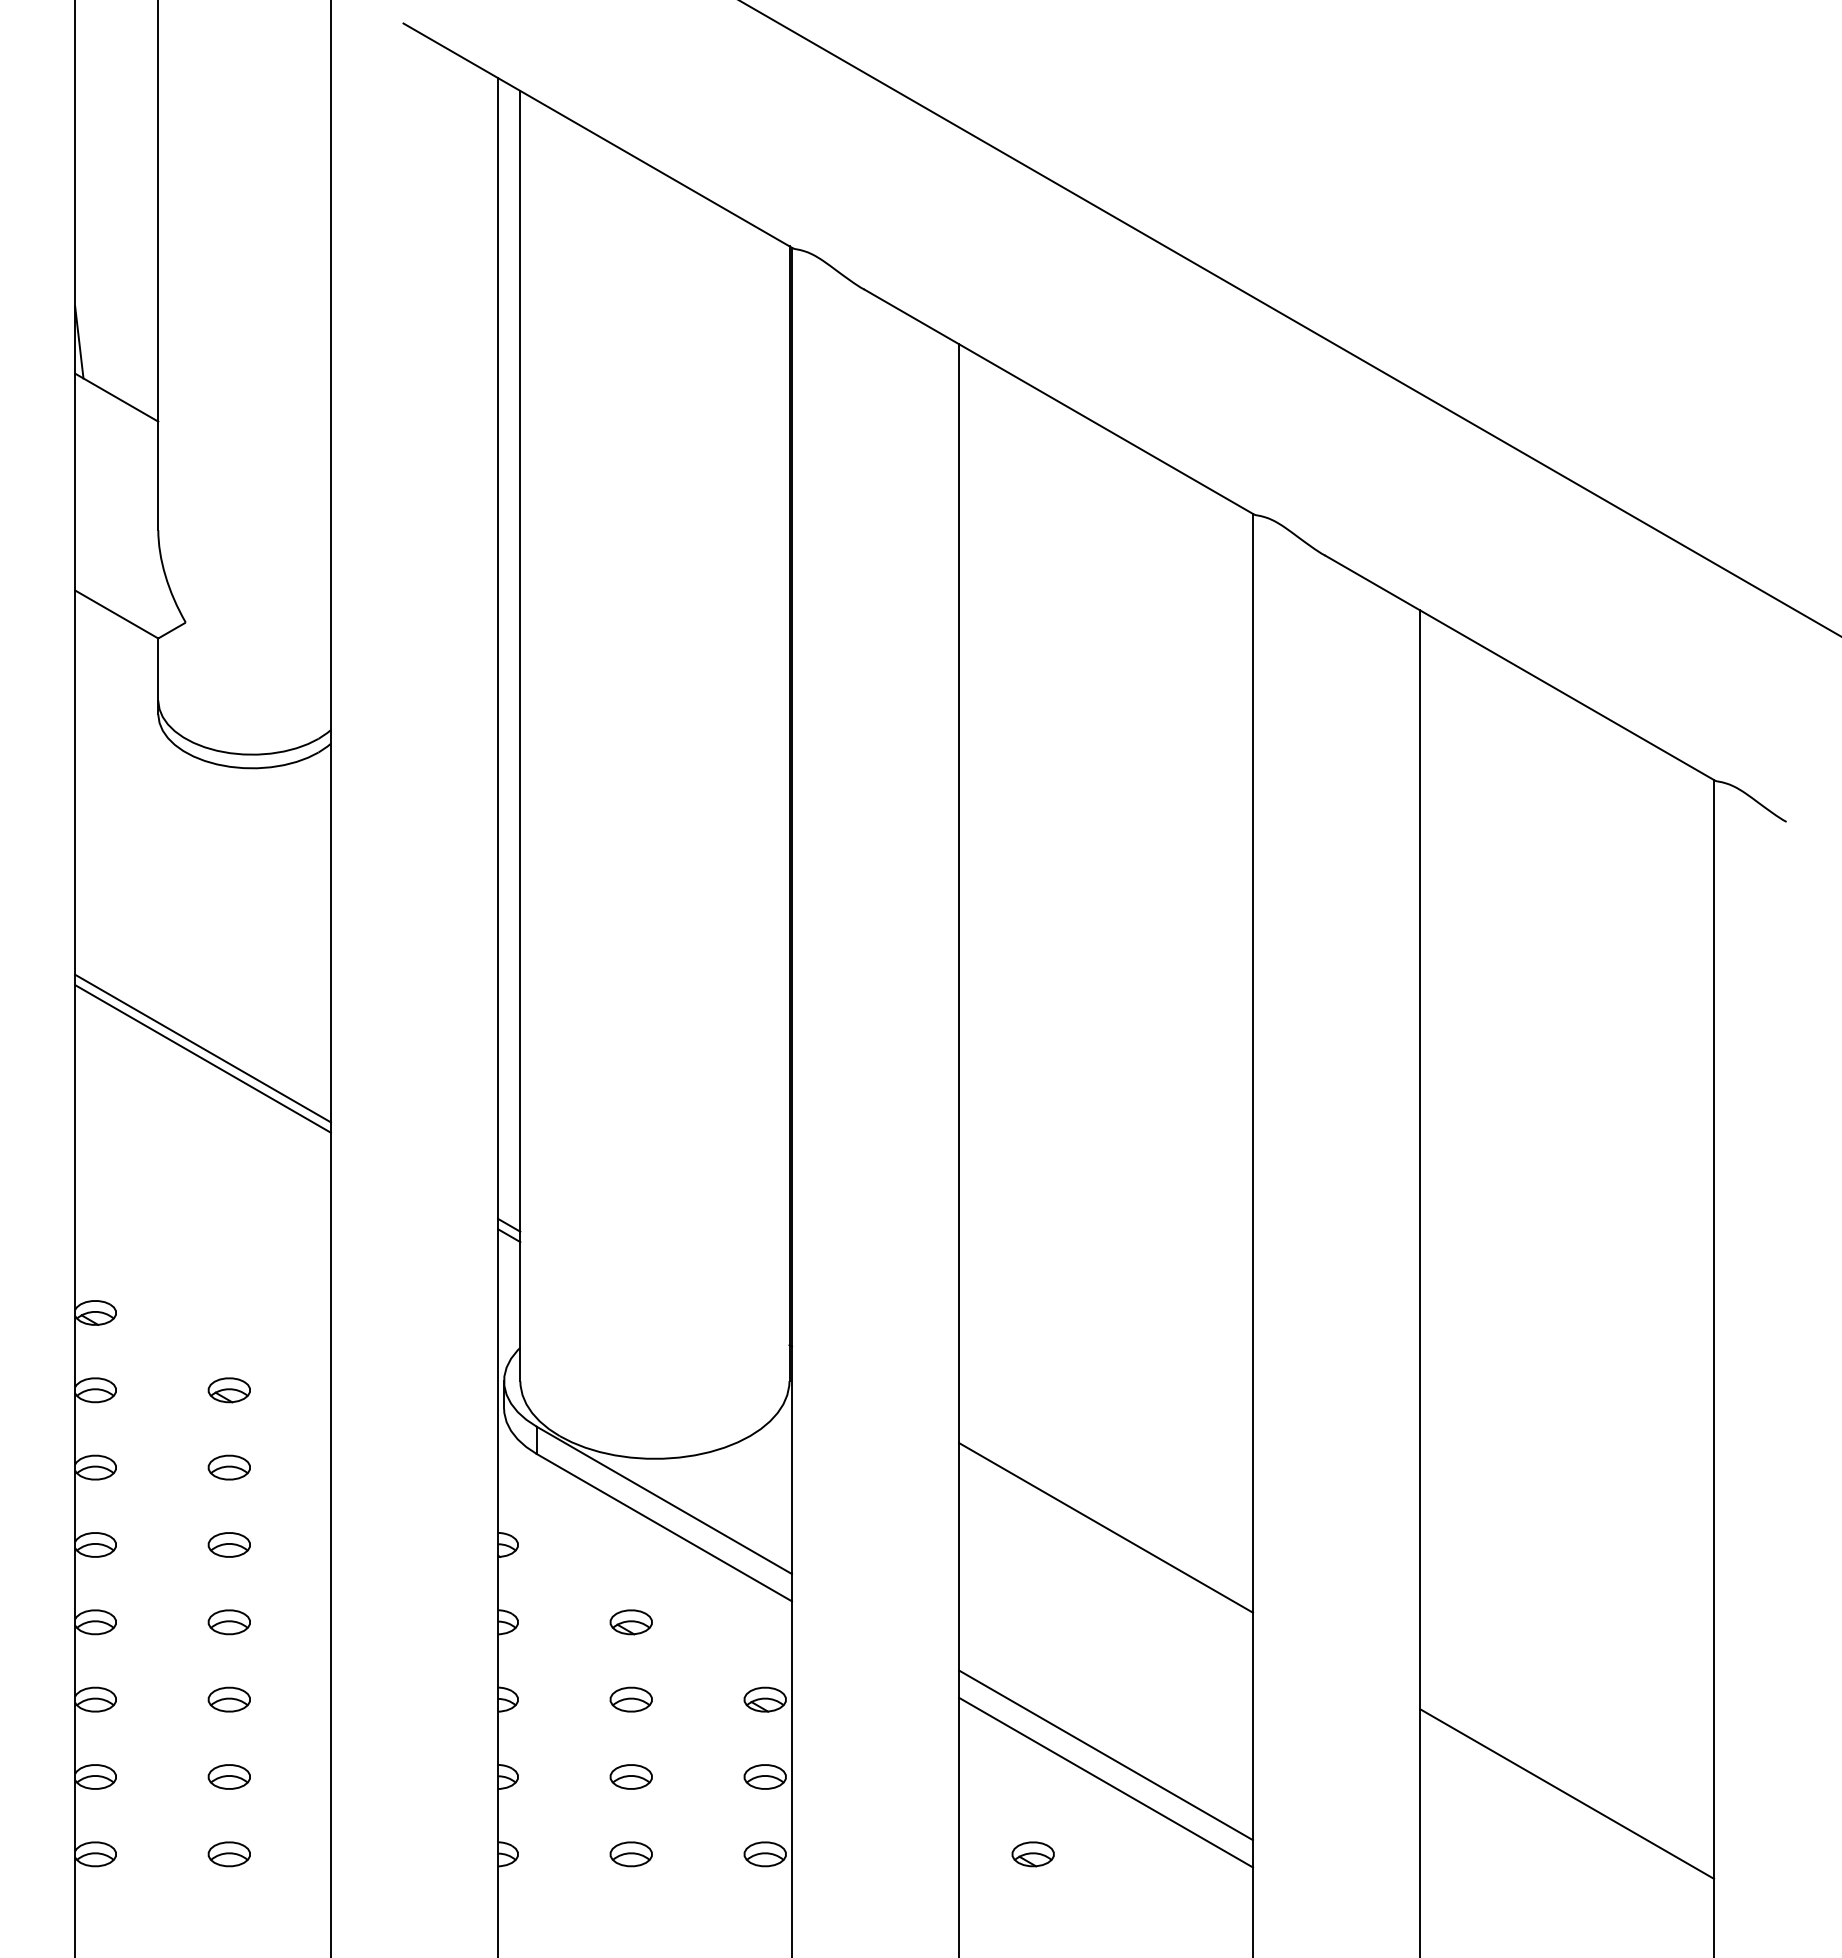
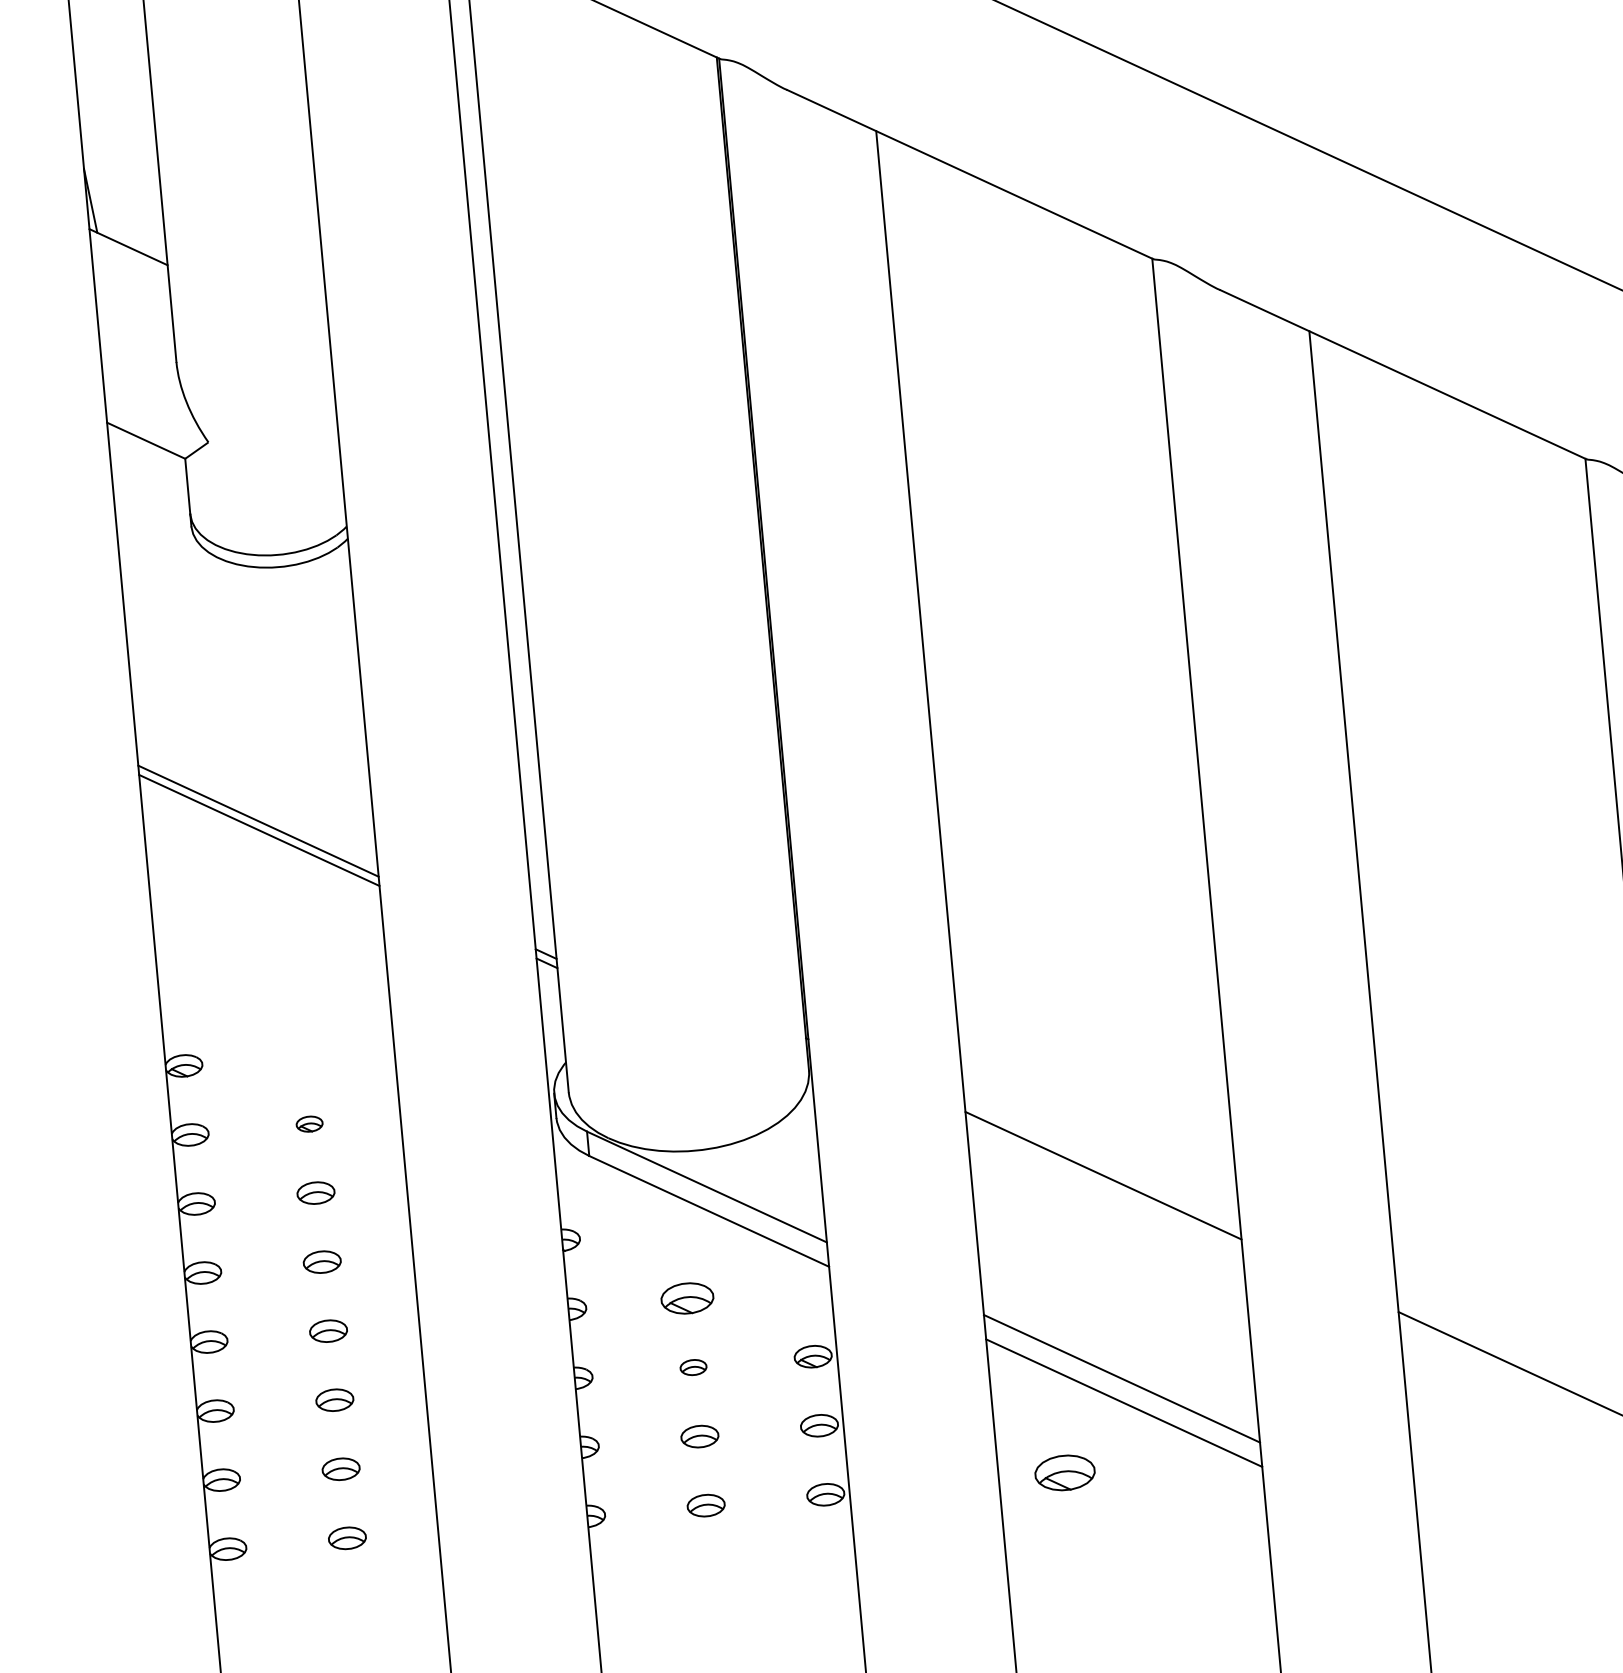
part: (228, 1390) -> (308, 1124), size x0.7
part: (630, 1622) -> (686, 1298), size x1.4
part: (630, 1699) -> (692, 1367), size x0.7
part: (1032, 1854) -> (1064, 1473), size x1.6

